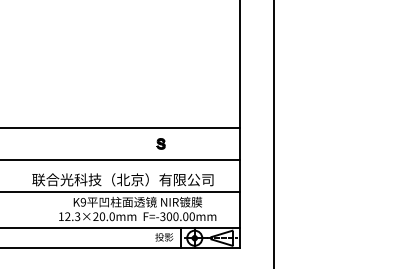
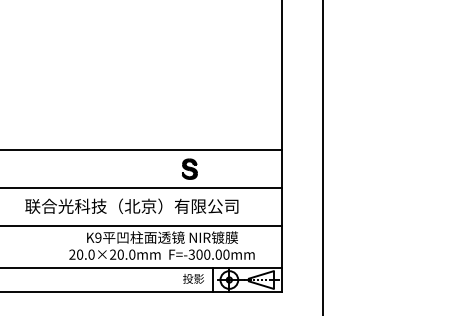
part: (160, 143) -> (189, 168), size x1.67
text: (122, 179) -> (131, 205), moved
text: (69, 216) -> (81, 254), 12.3×20.0mm -> 20.0×20.0mm

